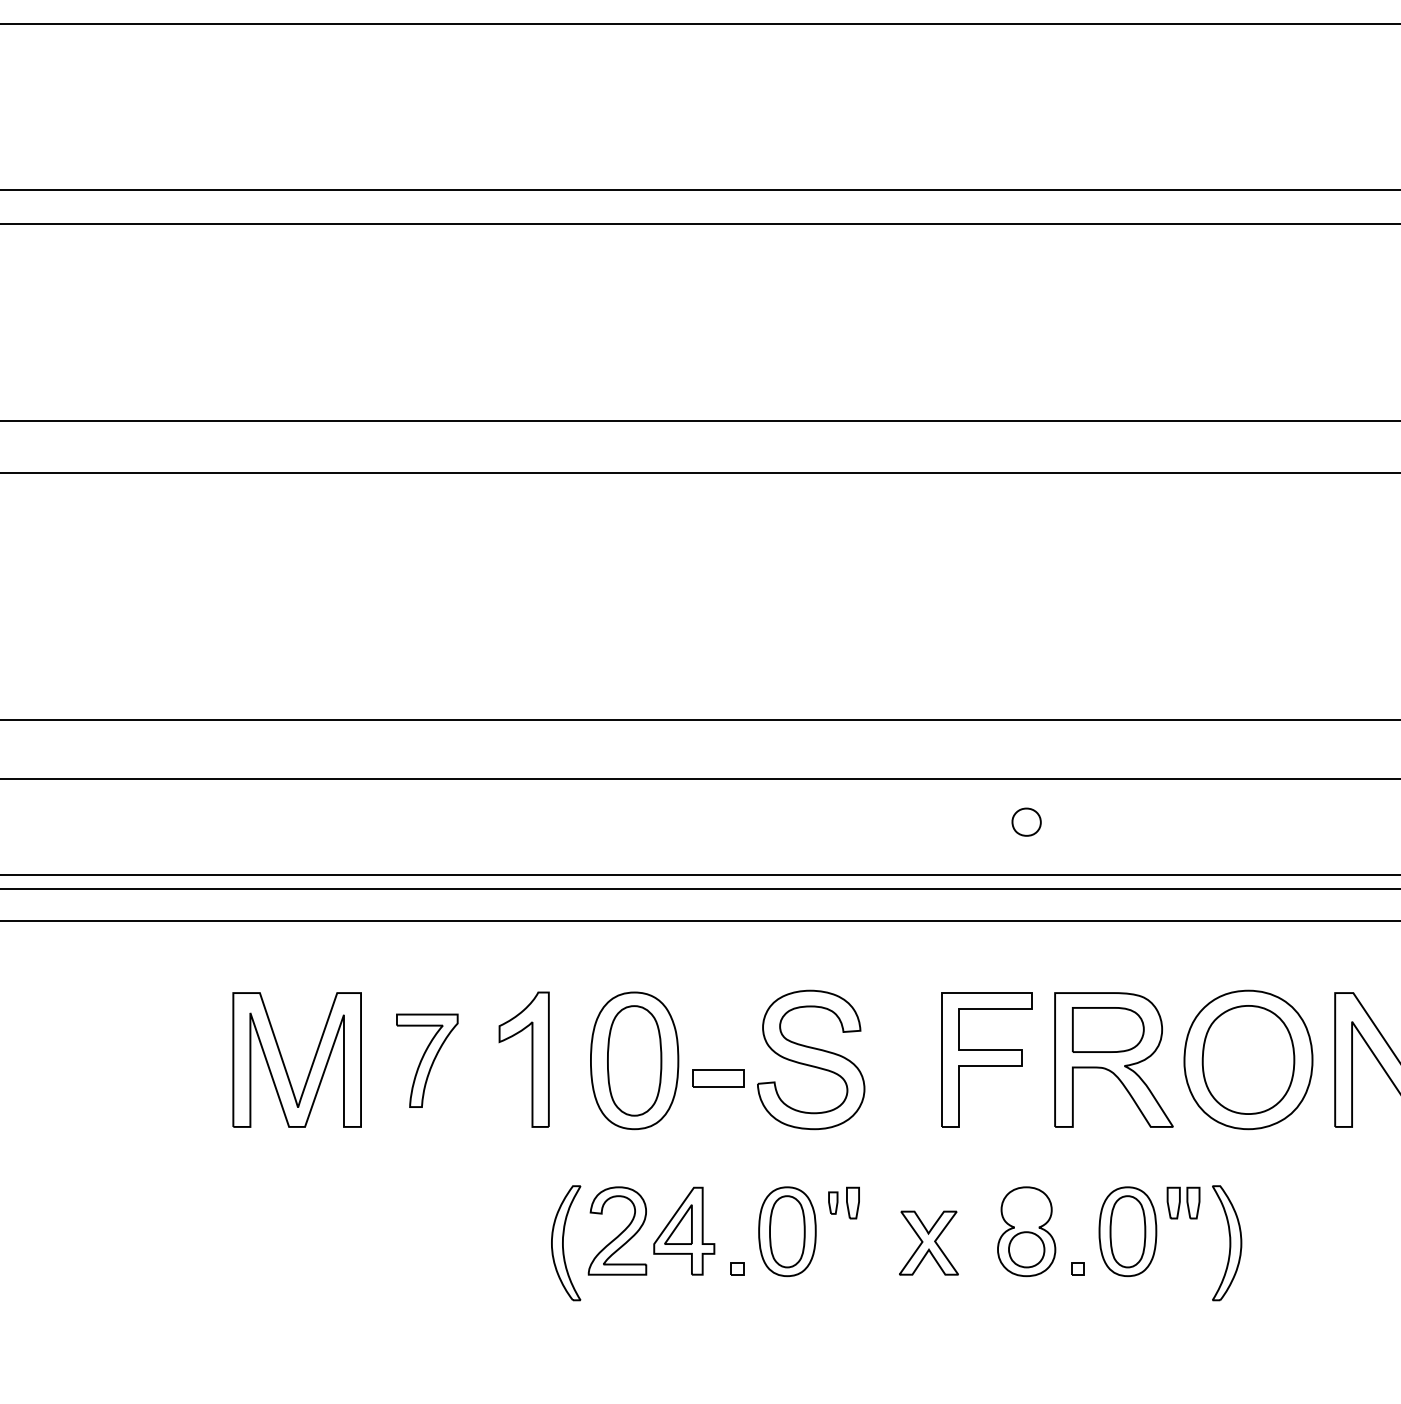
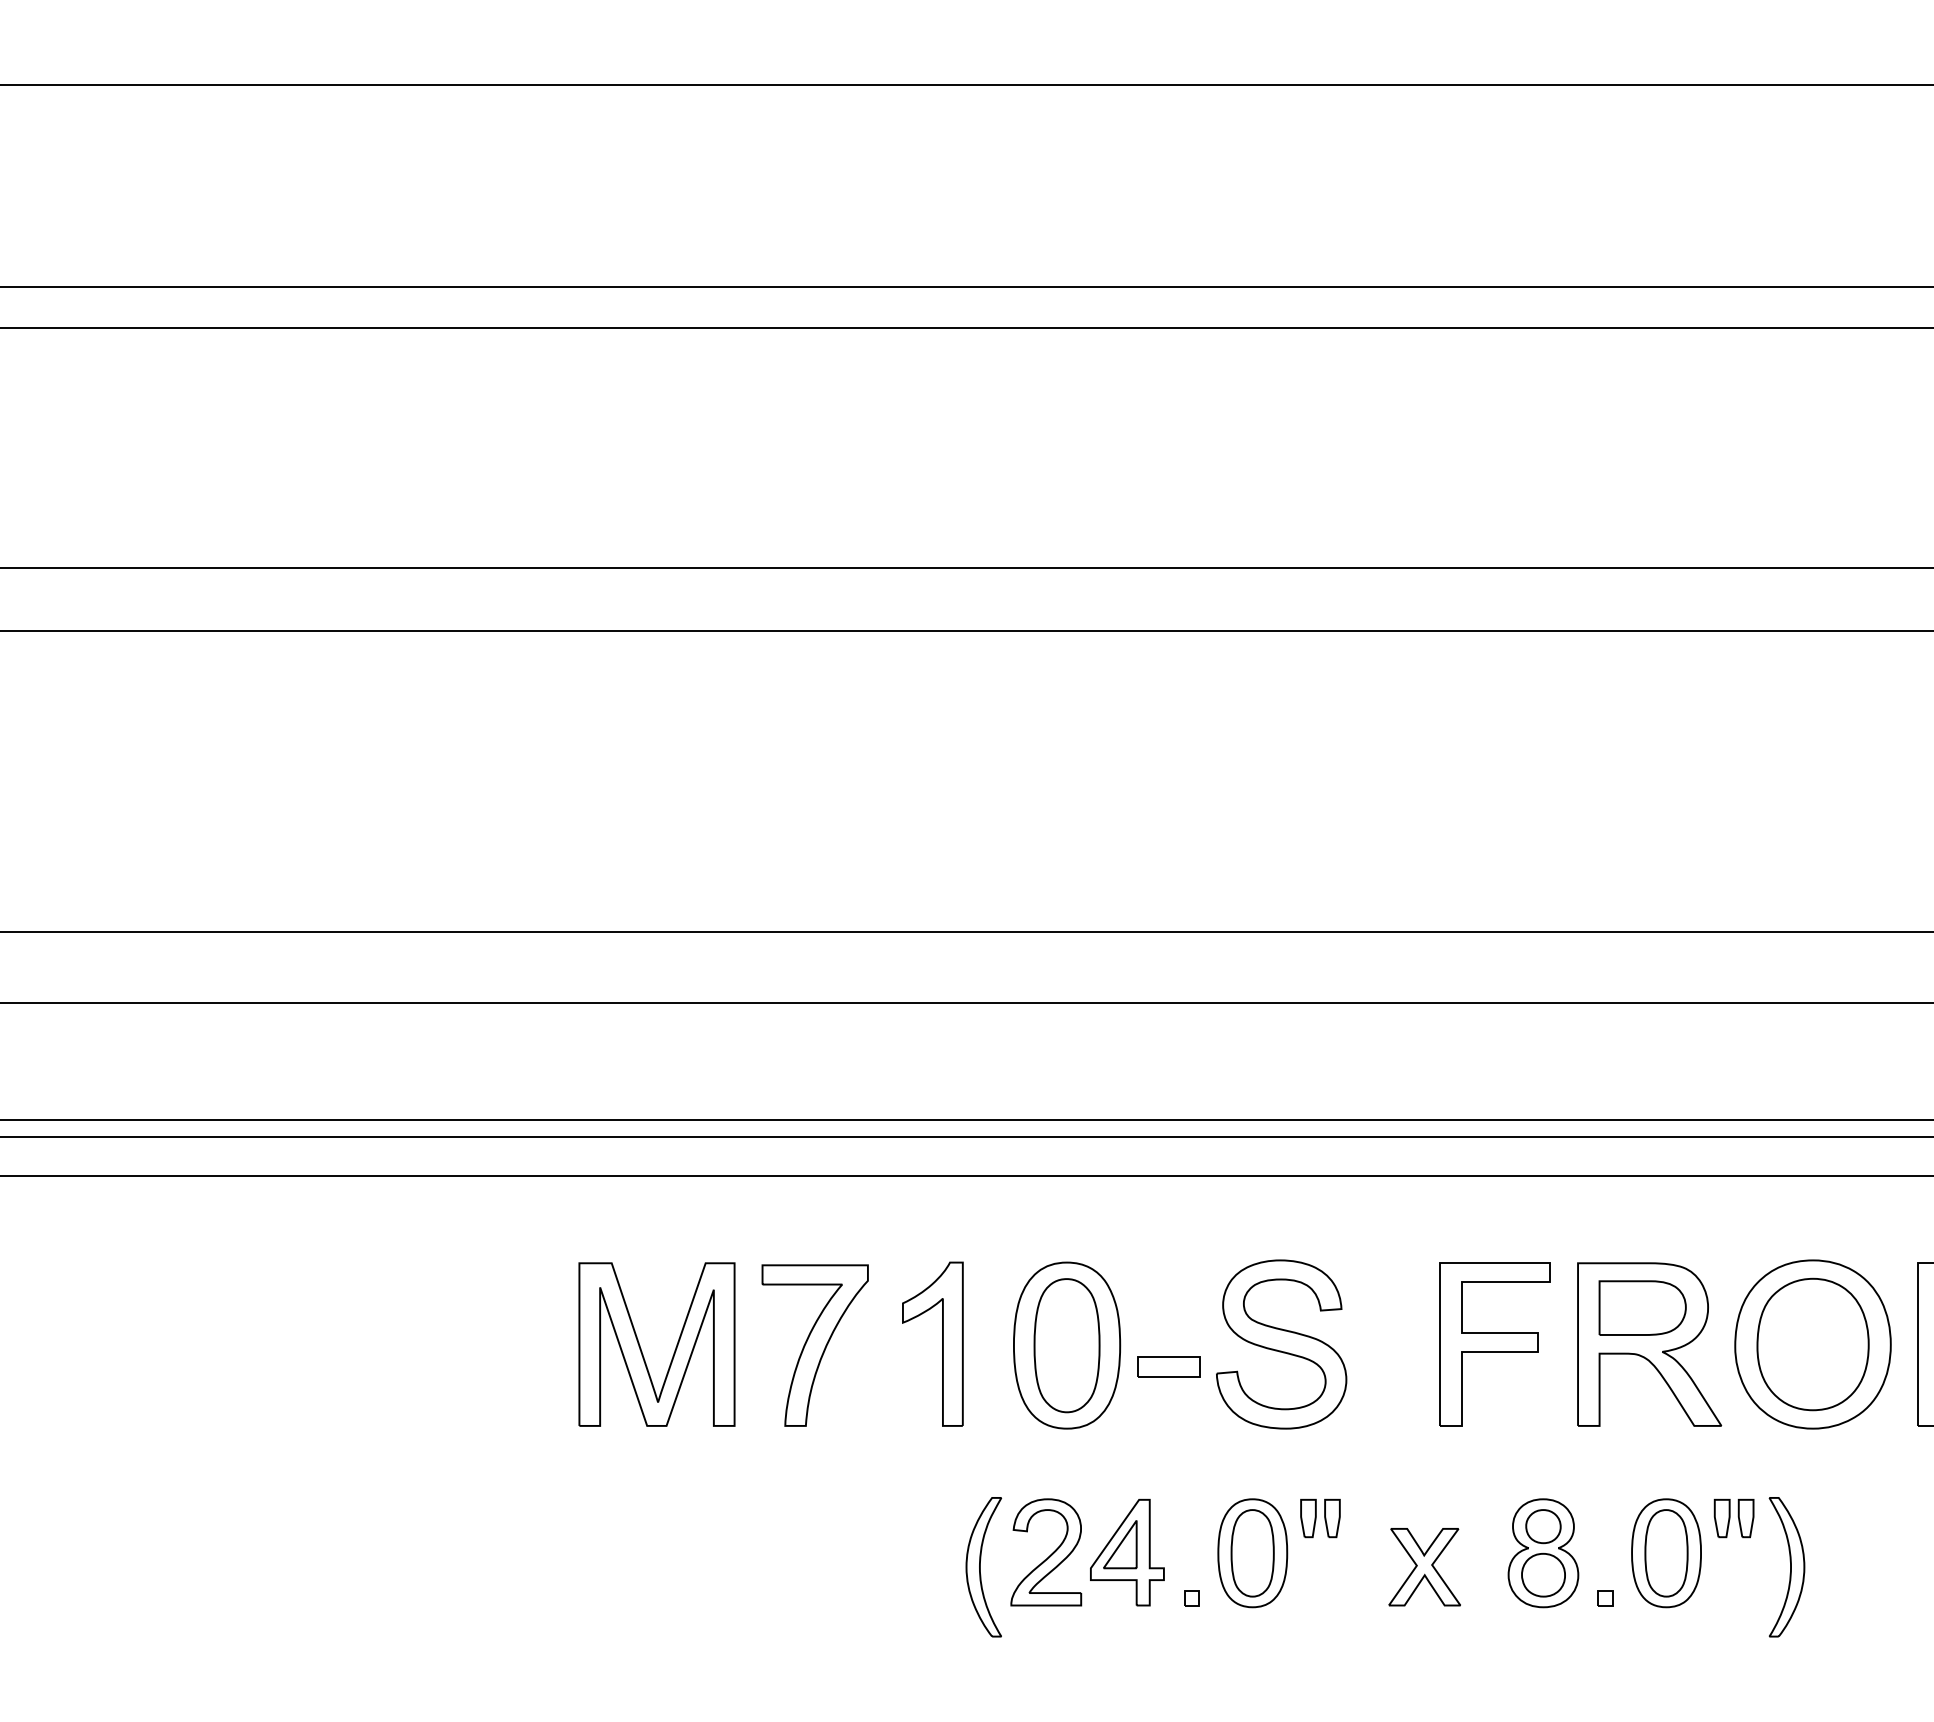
part: (1026, 822) -> (1543, 1526), moved
part: (426, 1060) -> (814, 1345), size x1.43
part: (833, 1203) -> (1308, 1518), size x1.43

